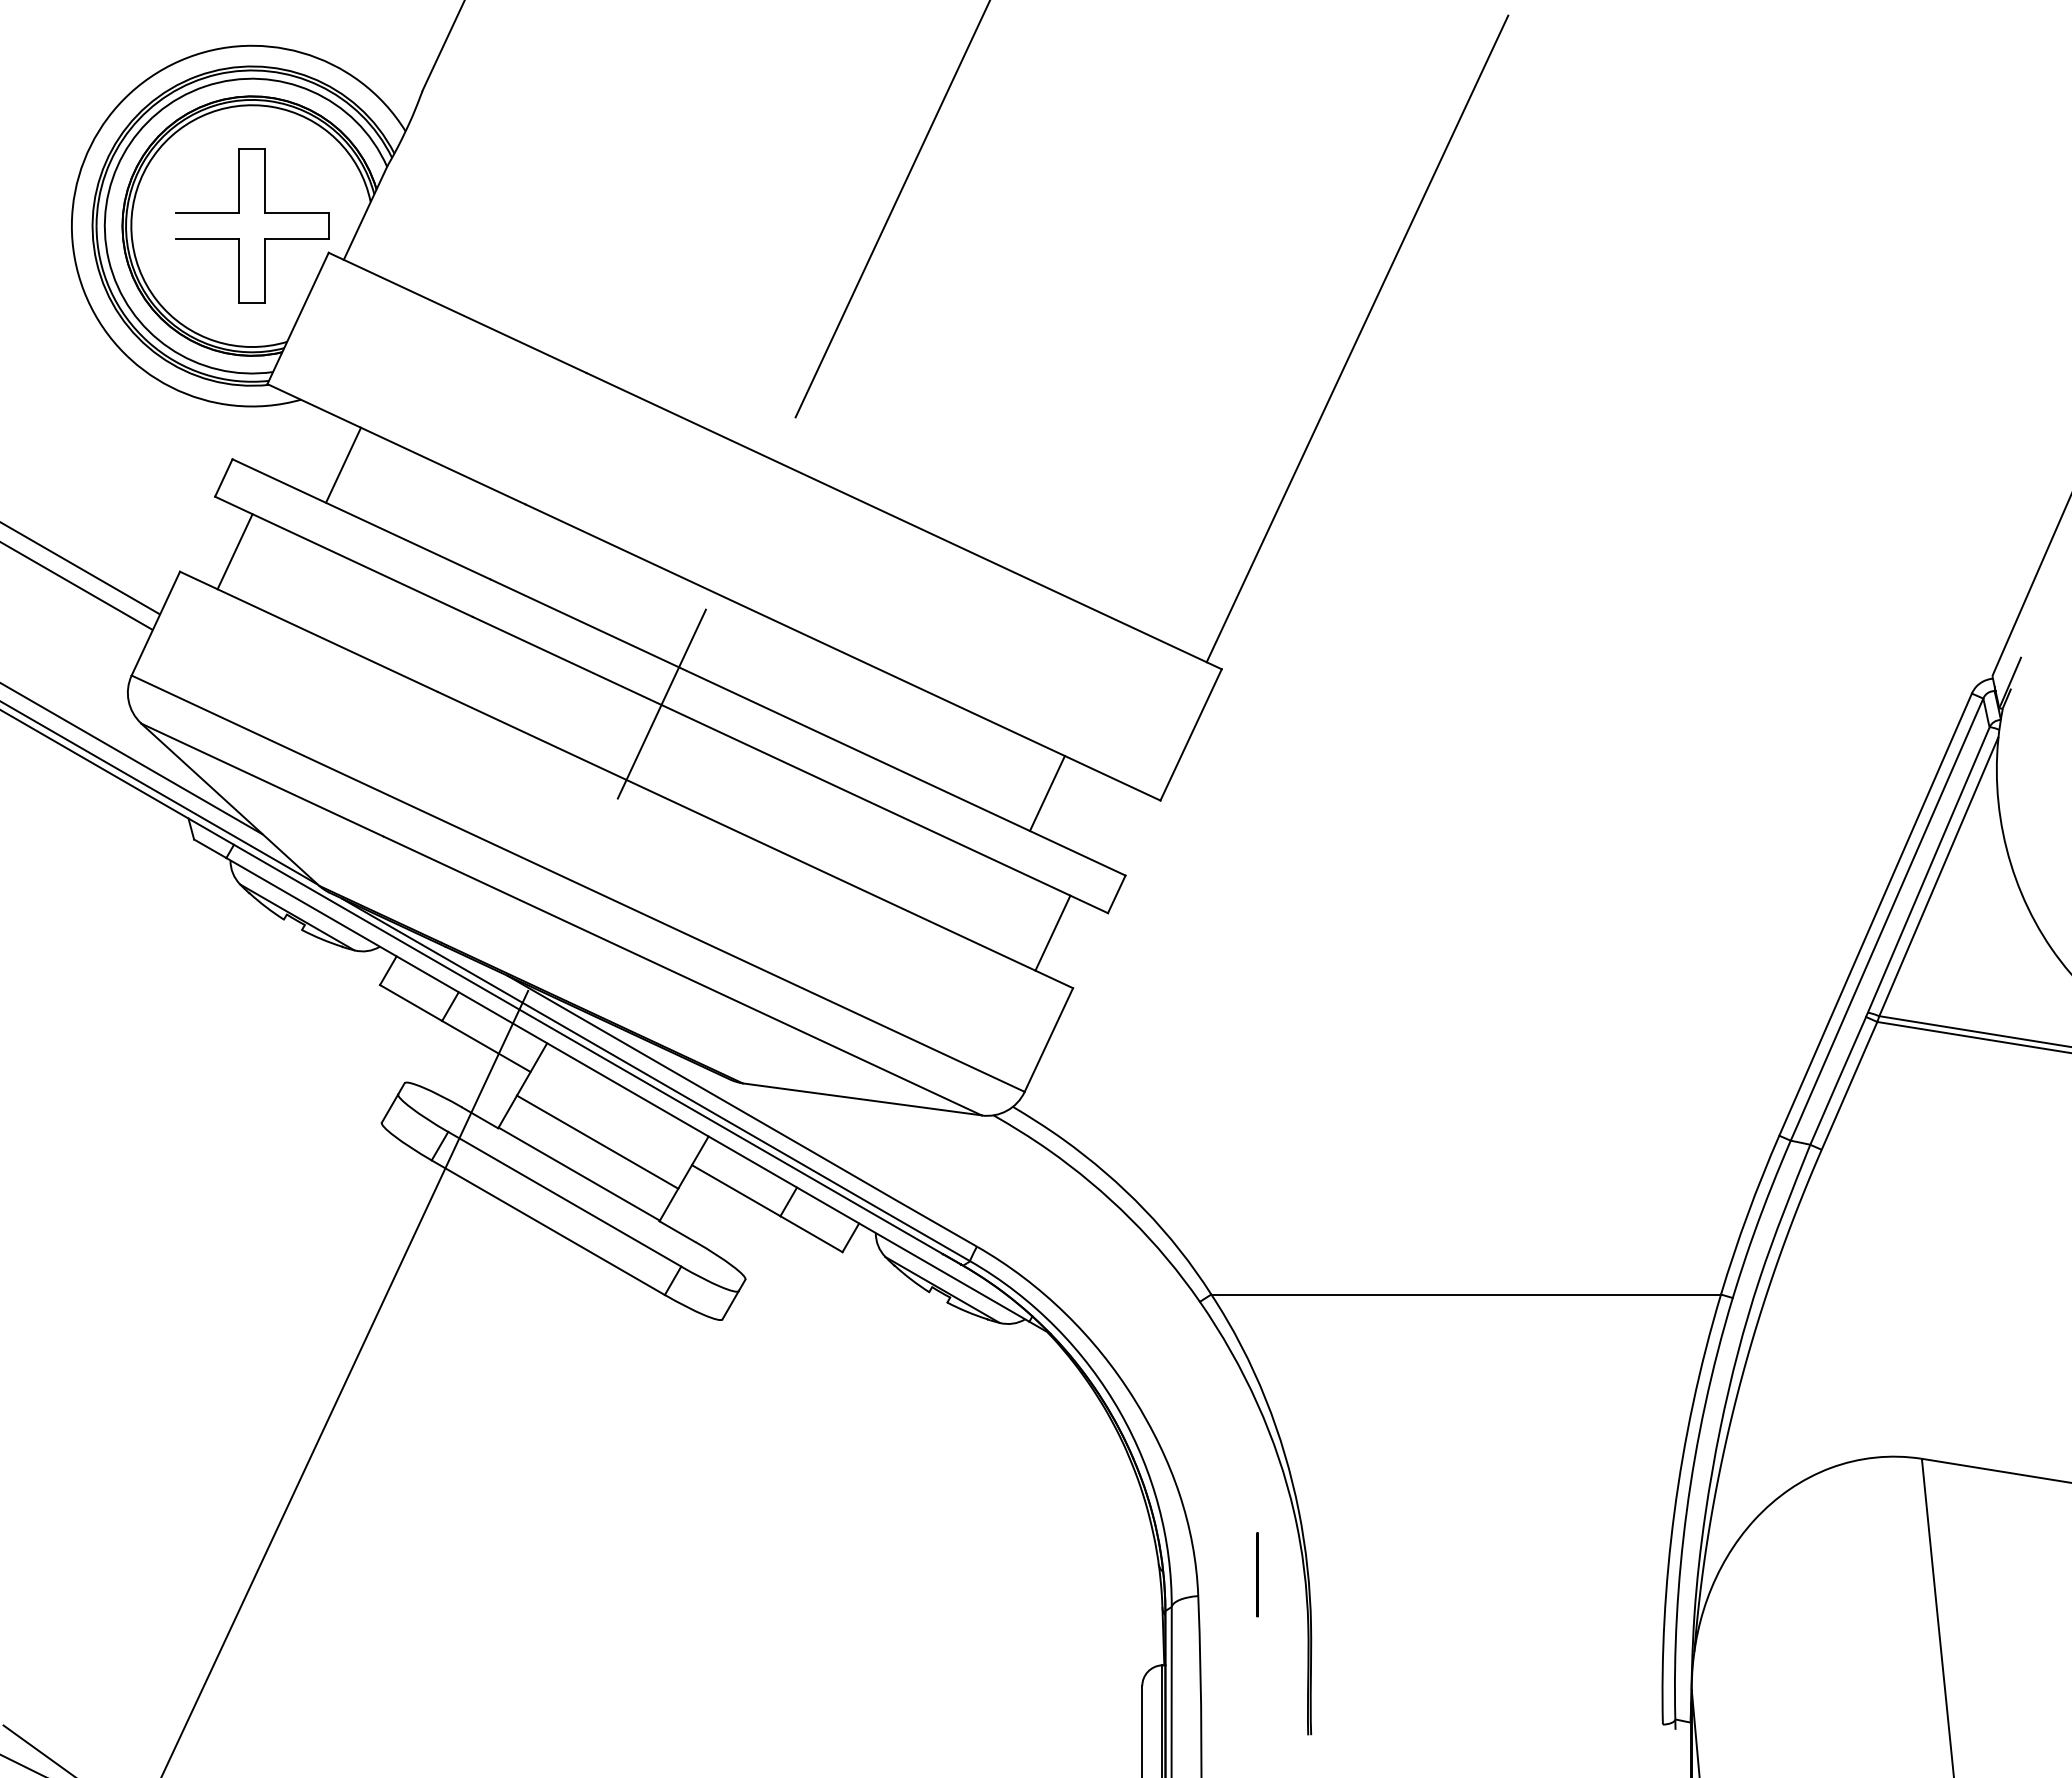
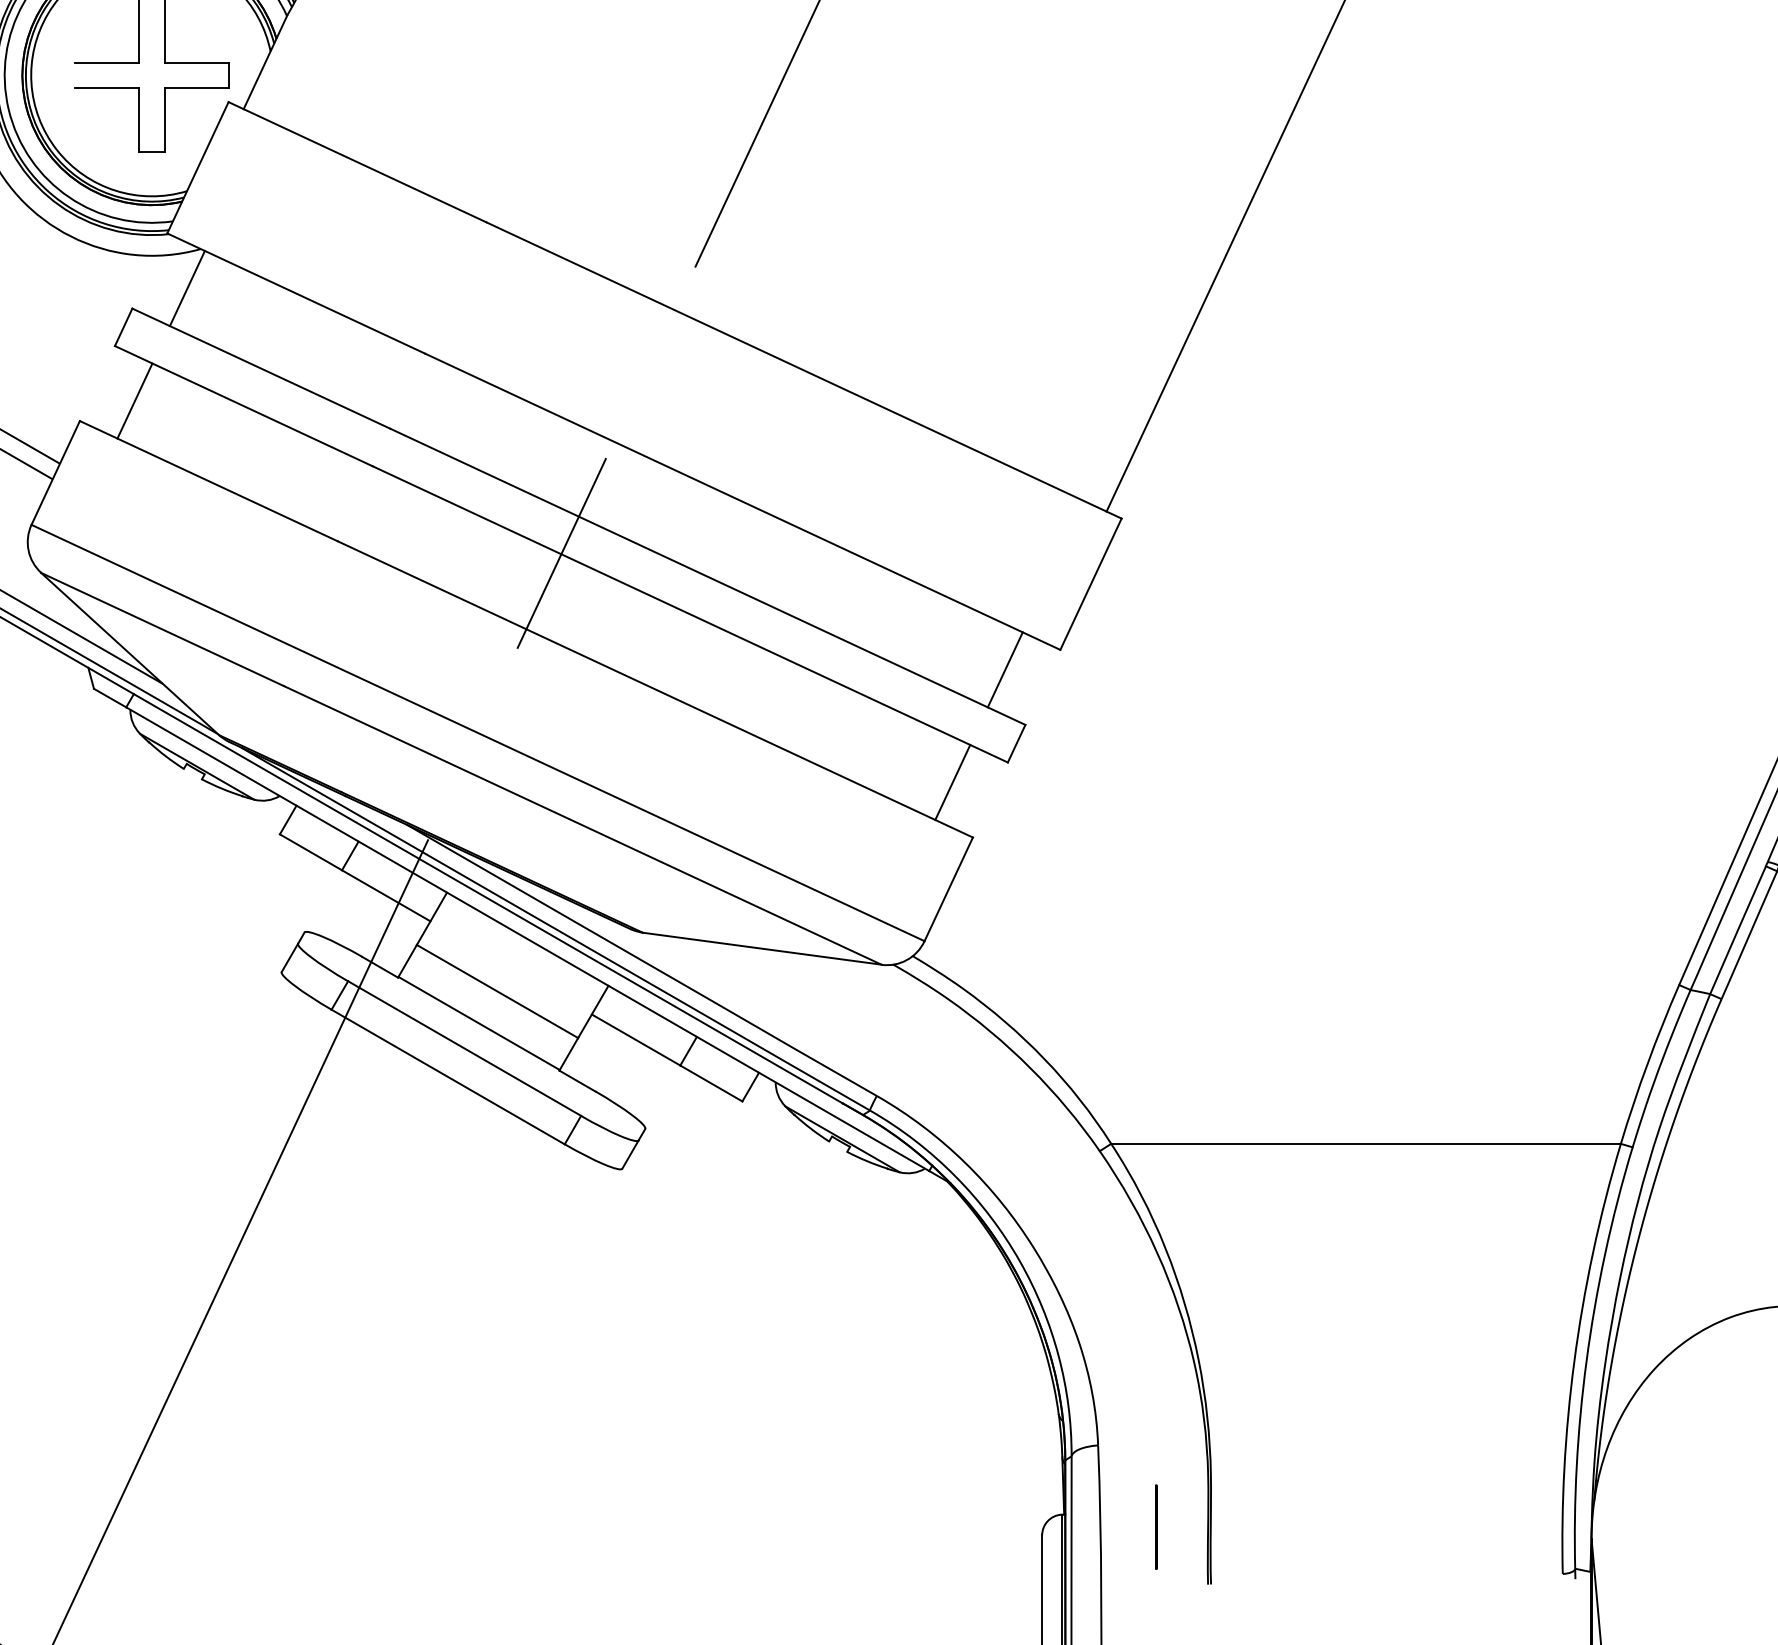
line: (343, 464) -> (187, 287), moved
line: (1046, 793) -> (1004, 669), moved
line: (1257, 1574) -> (1156, 1526), moved

